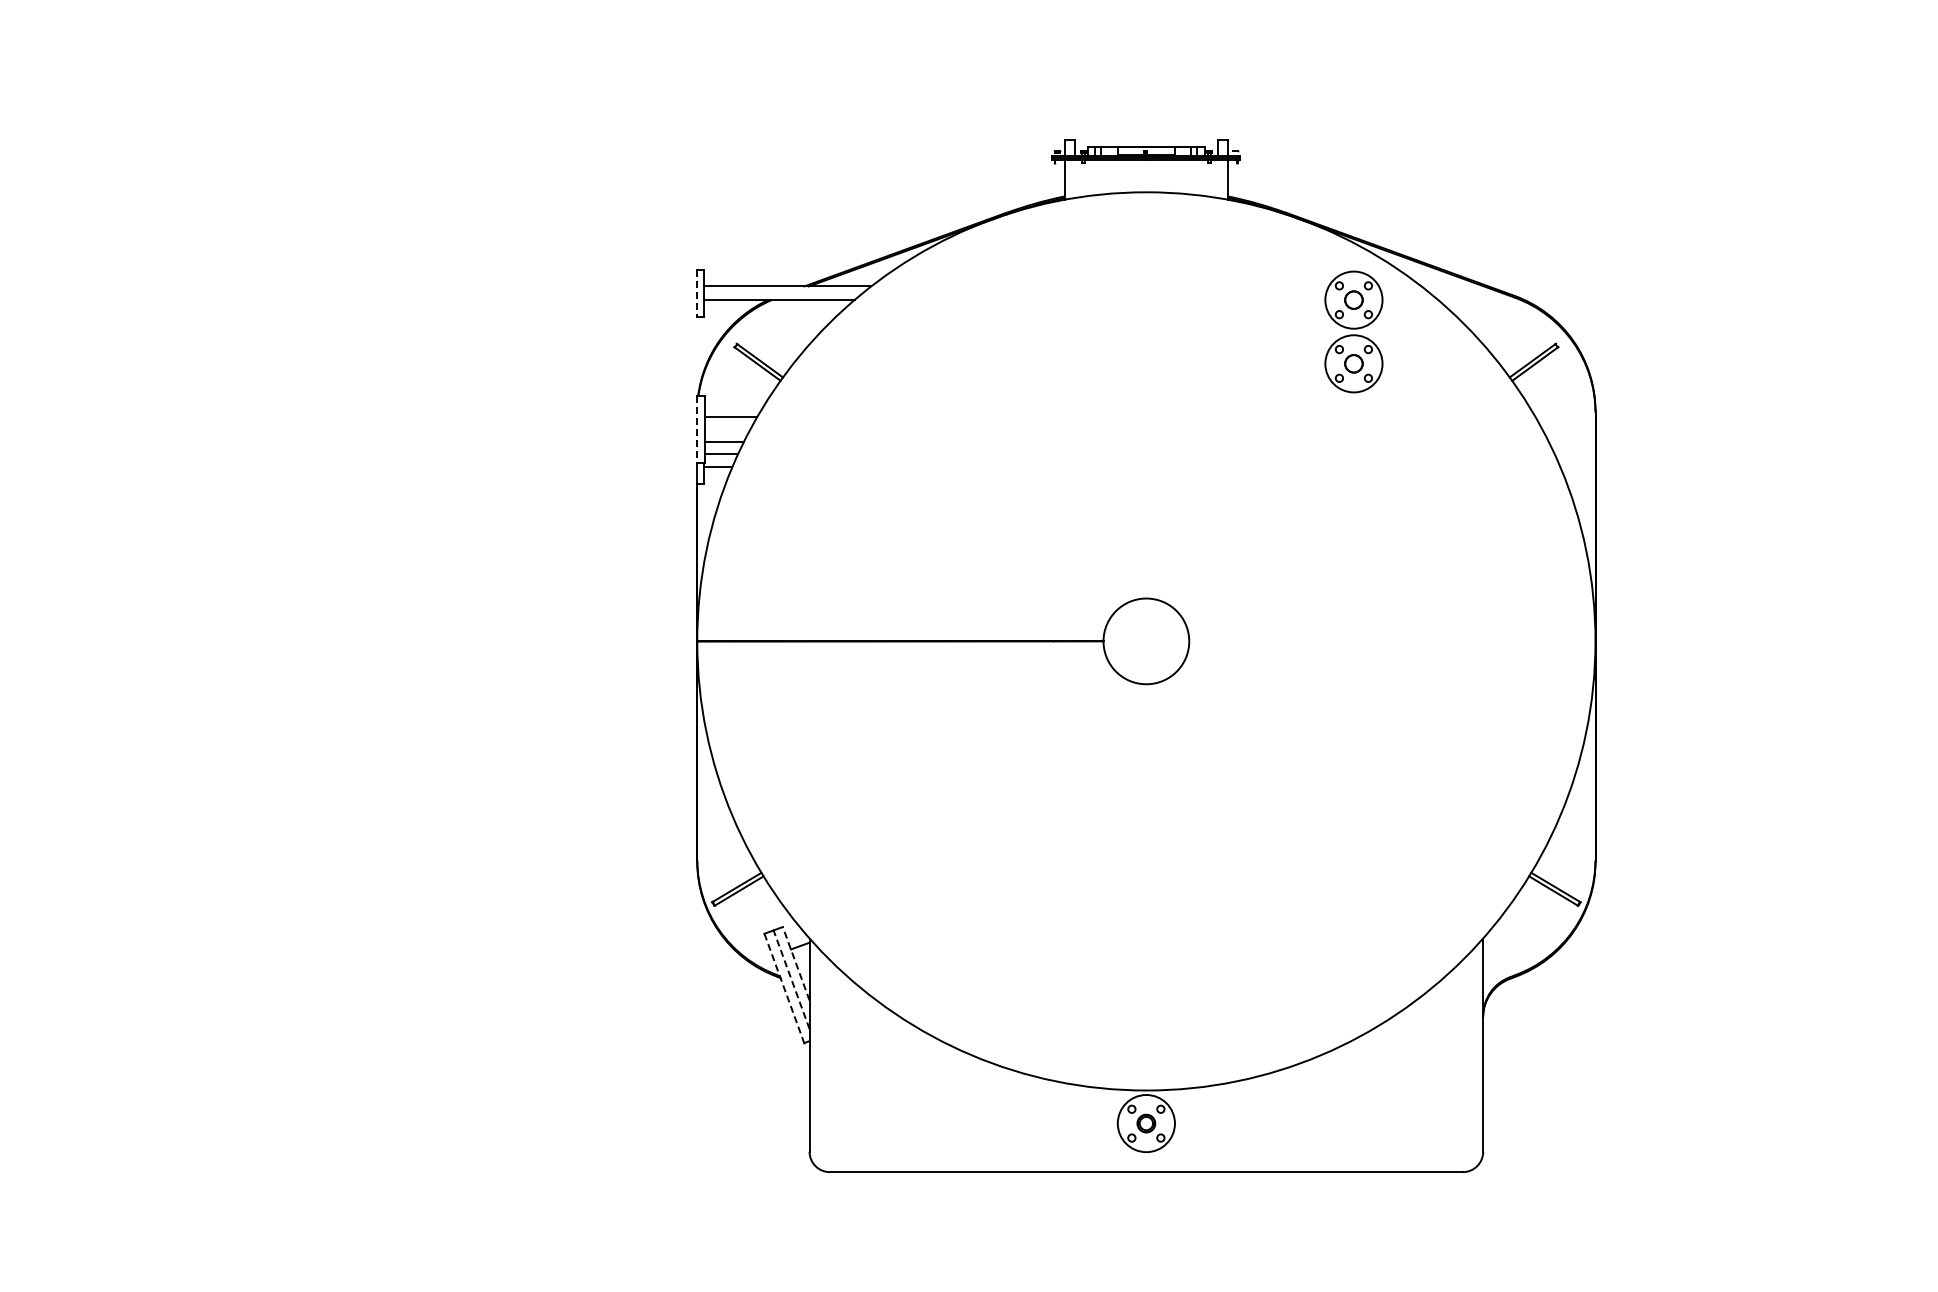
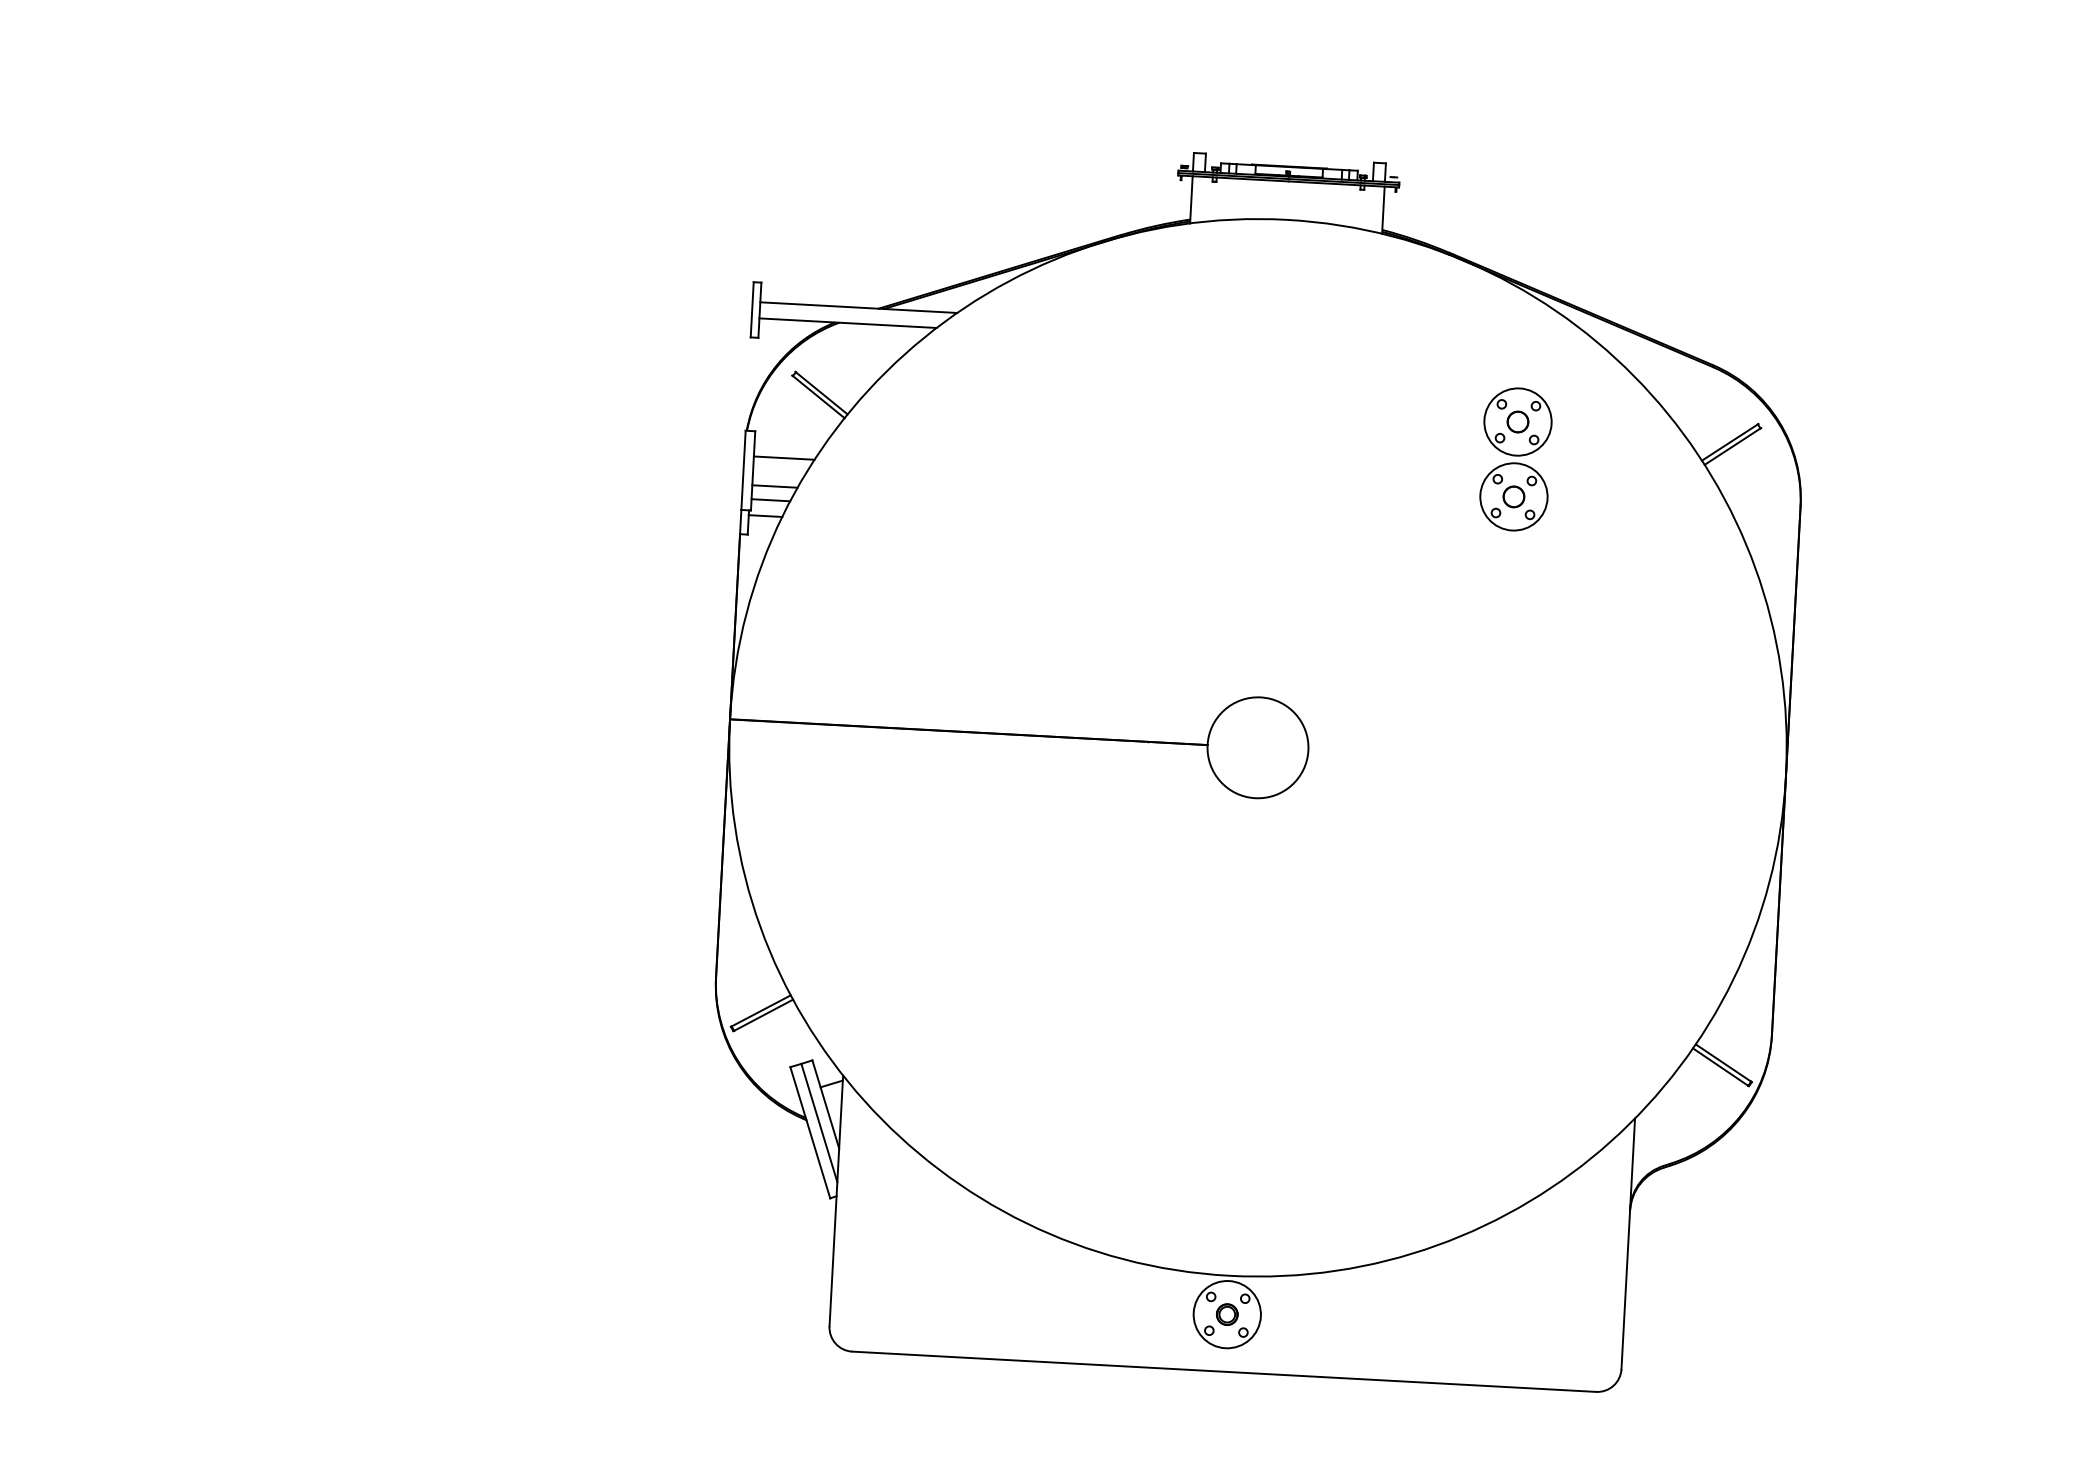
line: (697, 293) -> (752, 310), dashed -> solid
part: (1353, 331) -> (1515, 458), moved
line: (697, 429) -> (743, 470), dashed -> solid
line: (796, 963) -> (826, 1104), dashed -> solid
line: (791, 979) -> (819, 1122), dashed -> solid
line: (784, 988) -> (810, 1132), dashed -> solid

